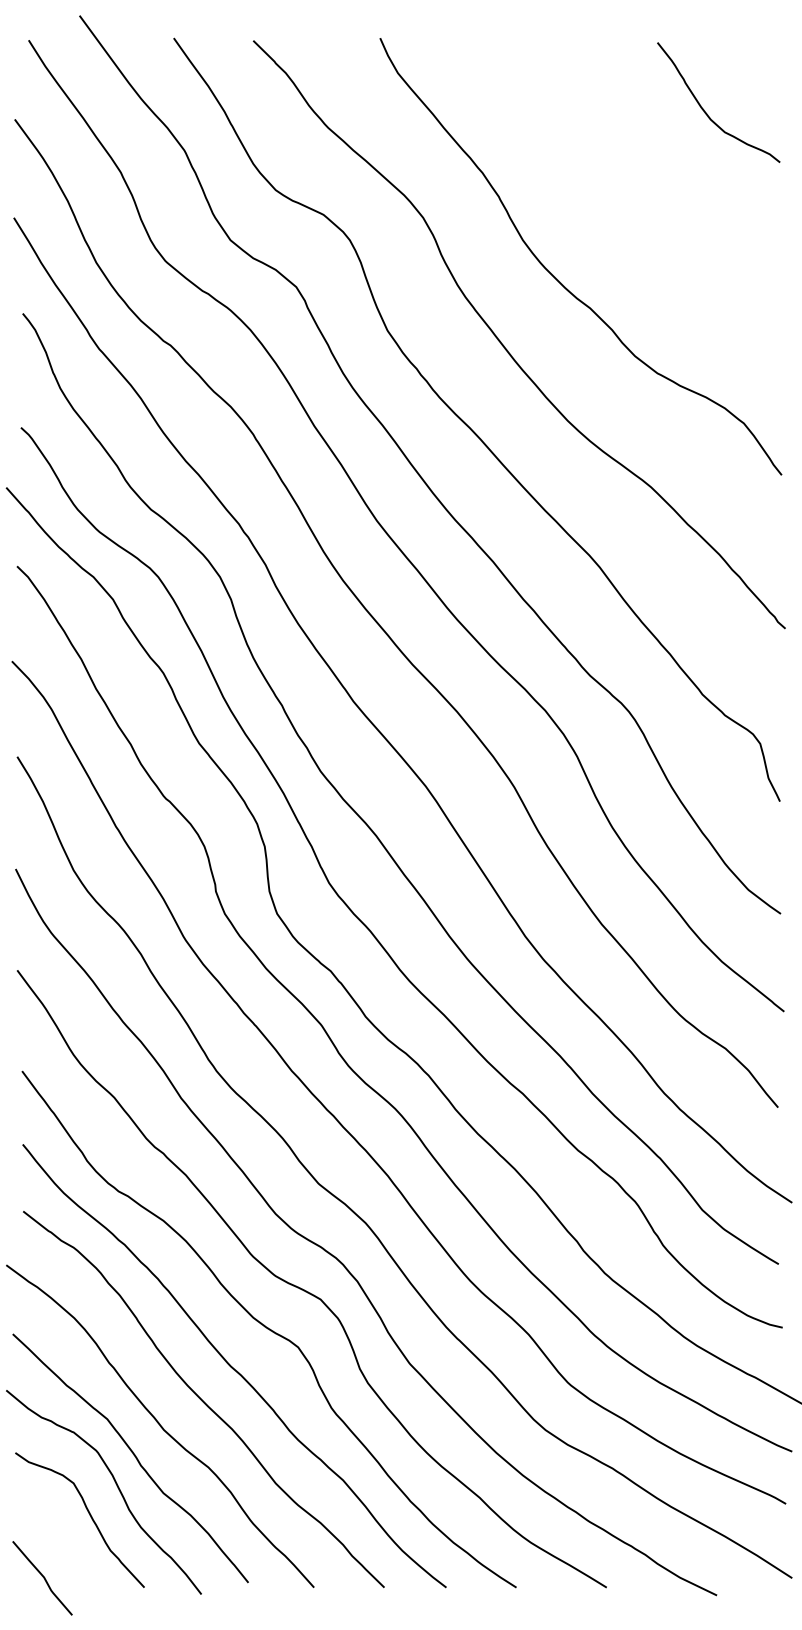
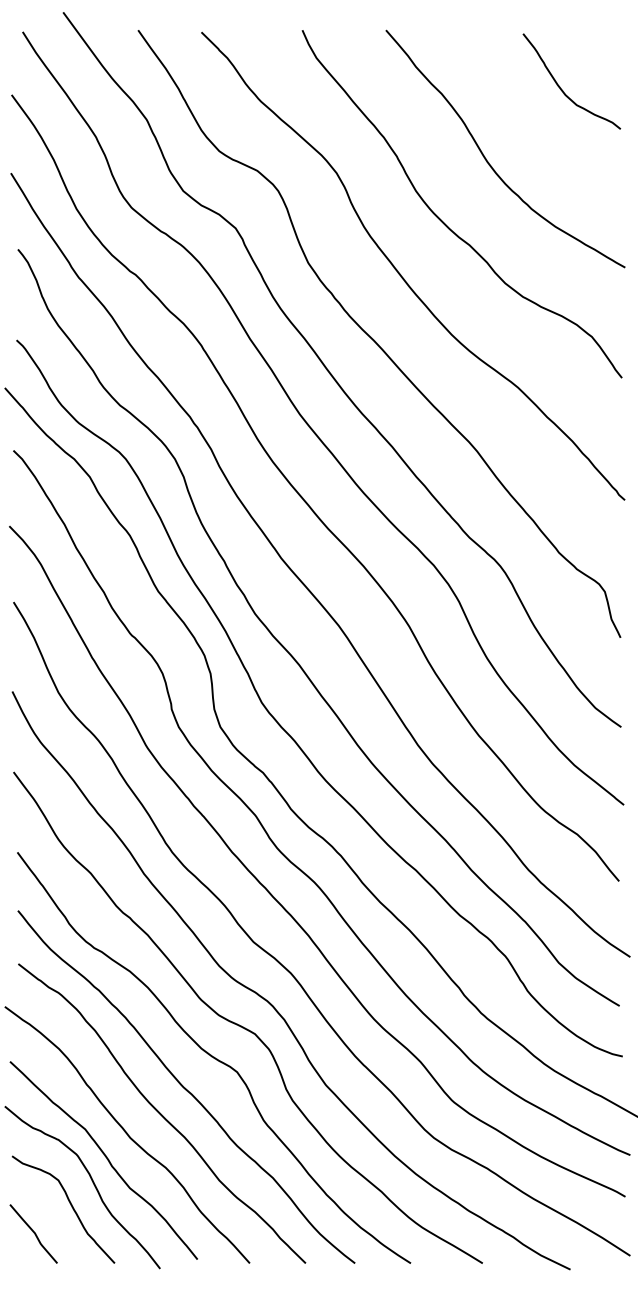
curve: (615, 204) -> (489, 162), added
curve: (42, 1577) -> (33, 1233), moved

